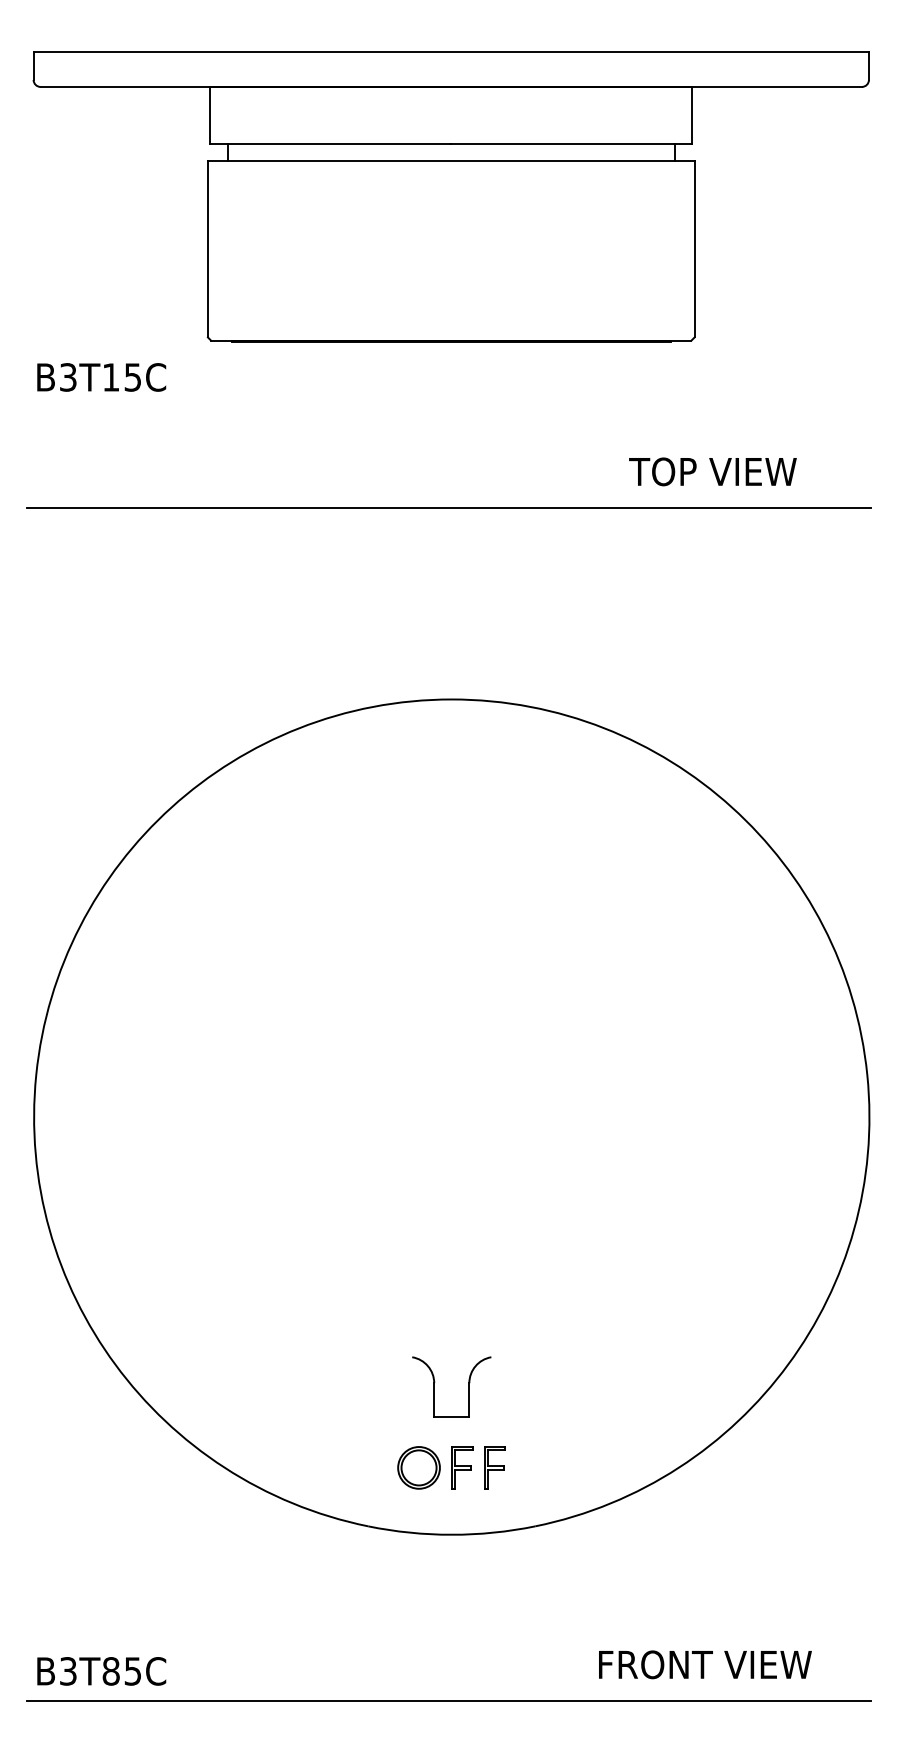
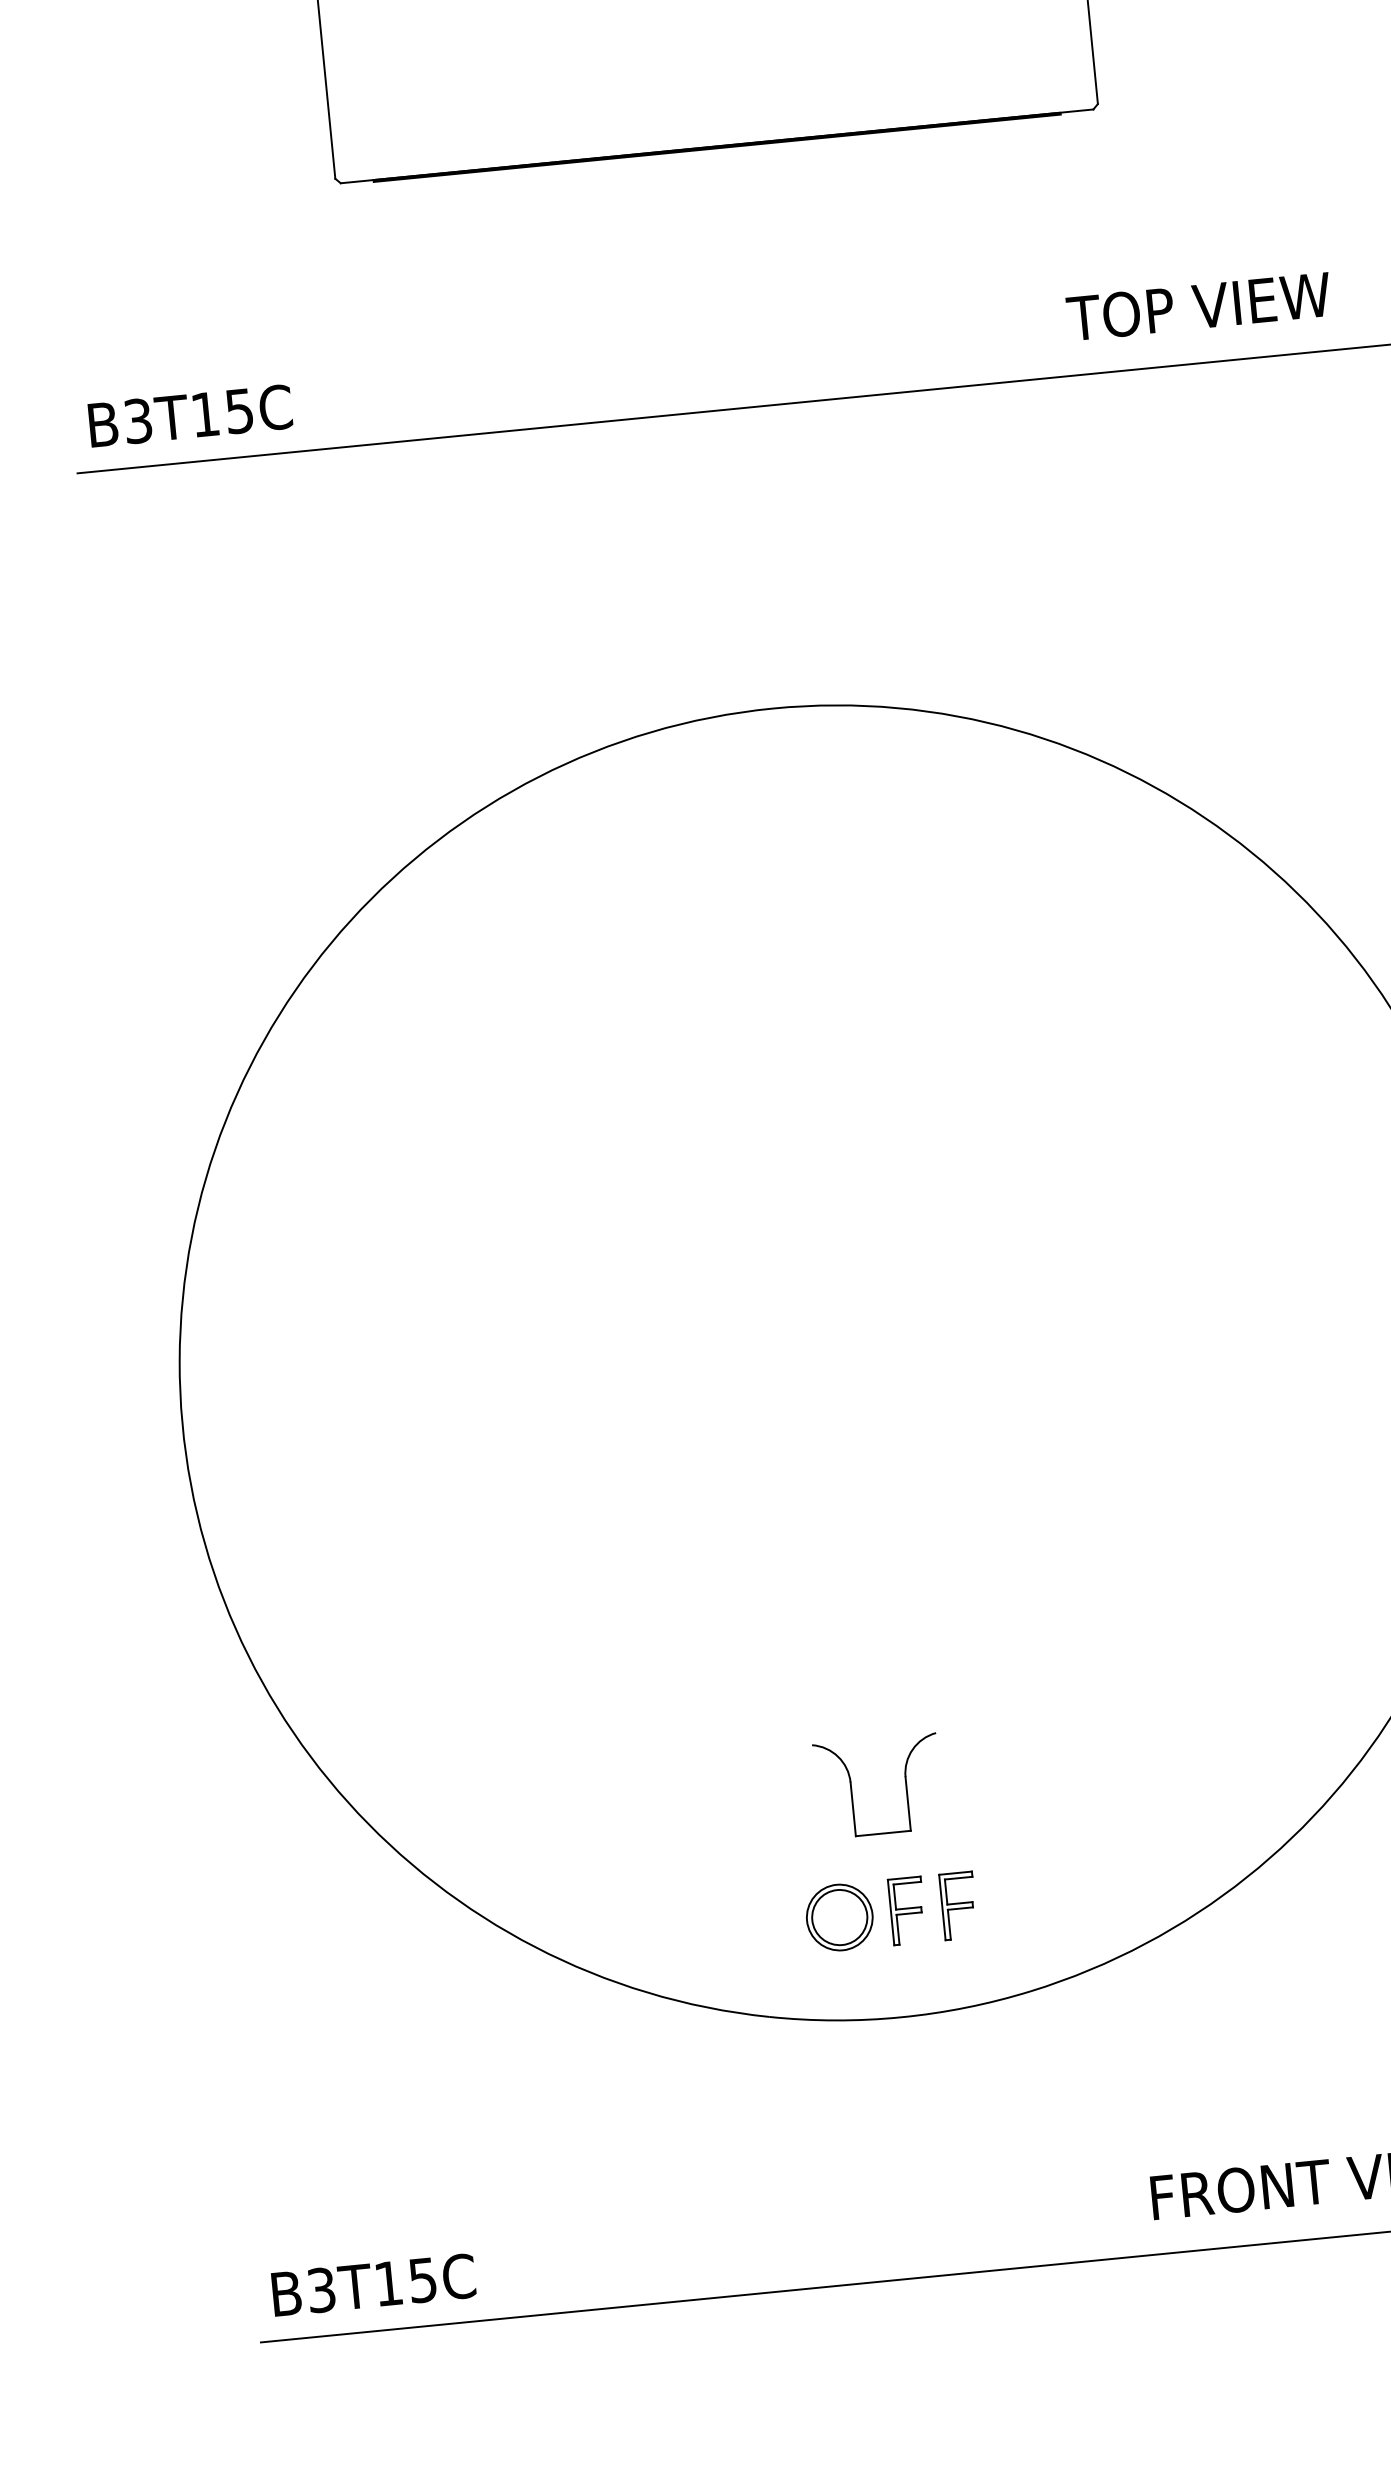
text: (101, 377) -> (190, 416), moved
text: (712, 471) -> (1198, 306), moved
text: (110, 1671) -> (387, 2283), B3T85C -> B3T15C

